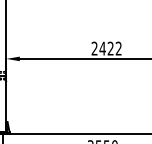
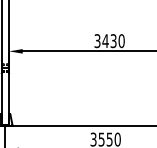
text: (106, 49) -> (109, 41), 2422 -> 3430

